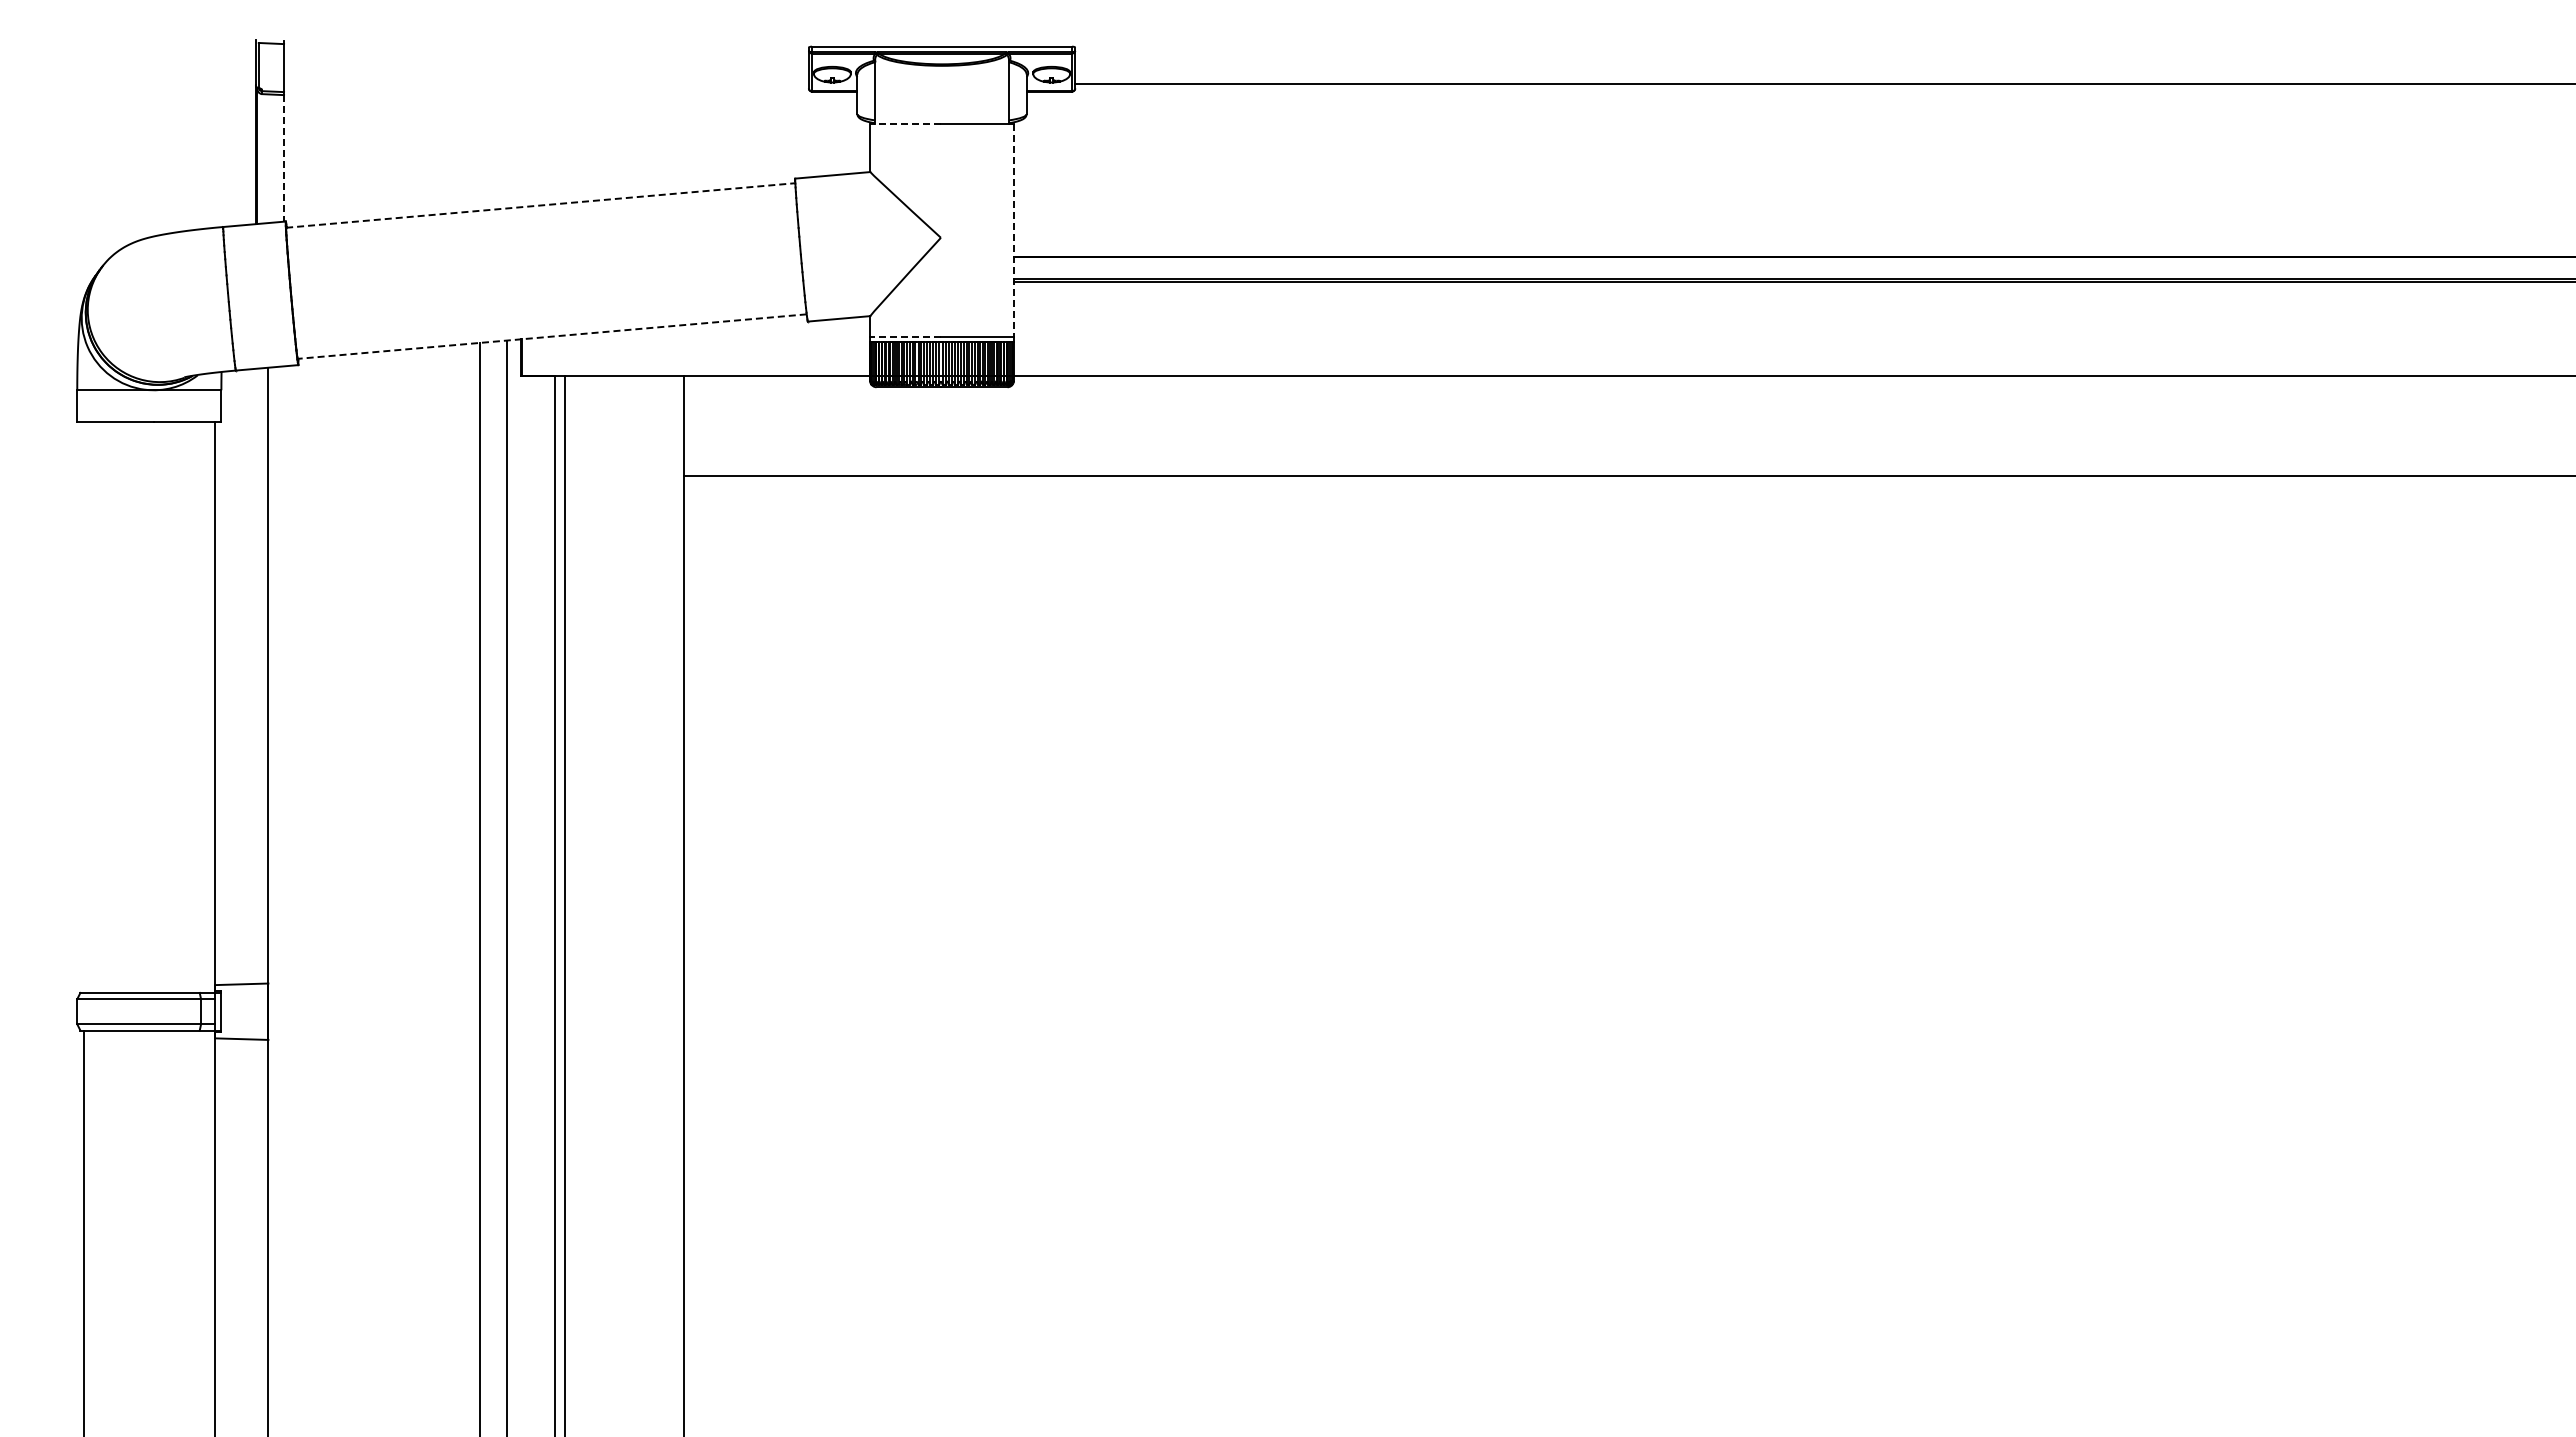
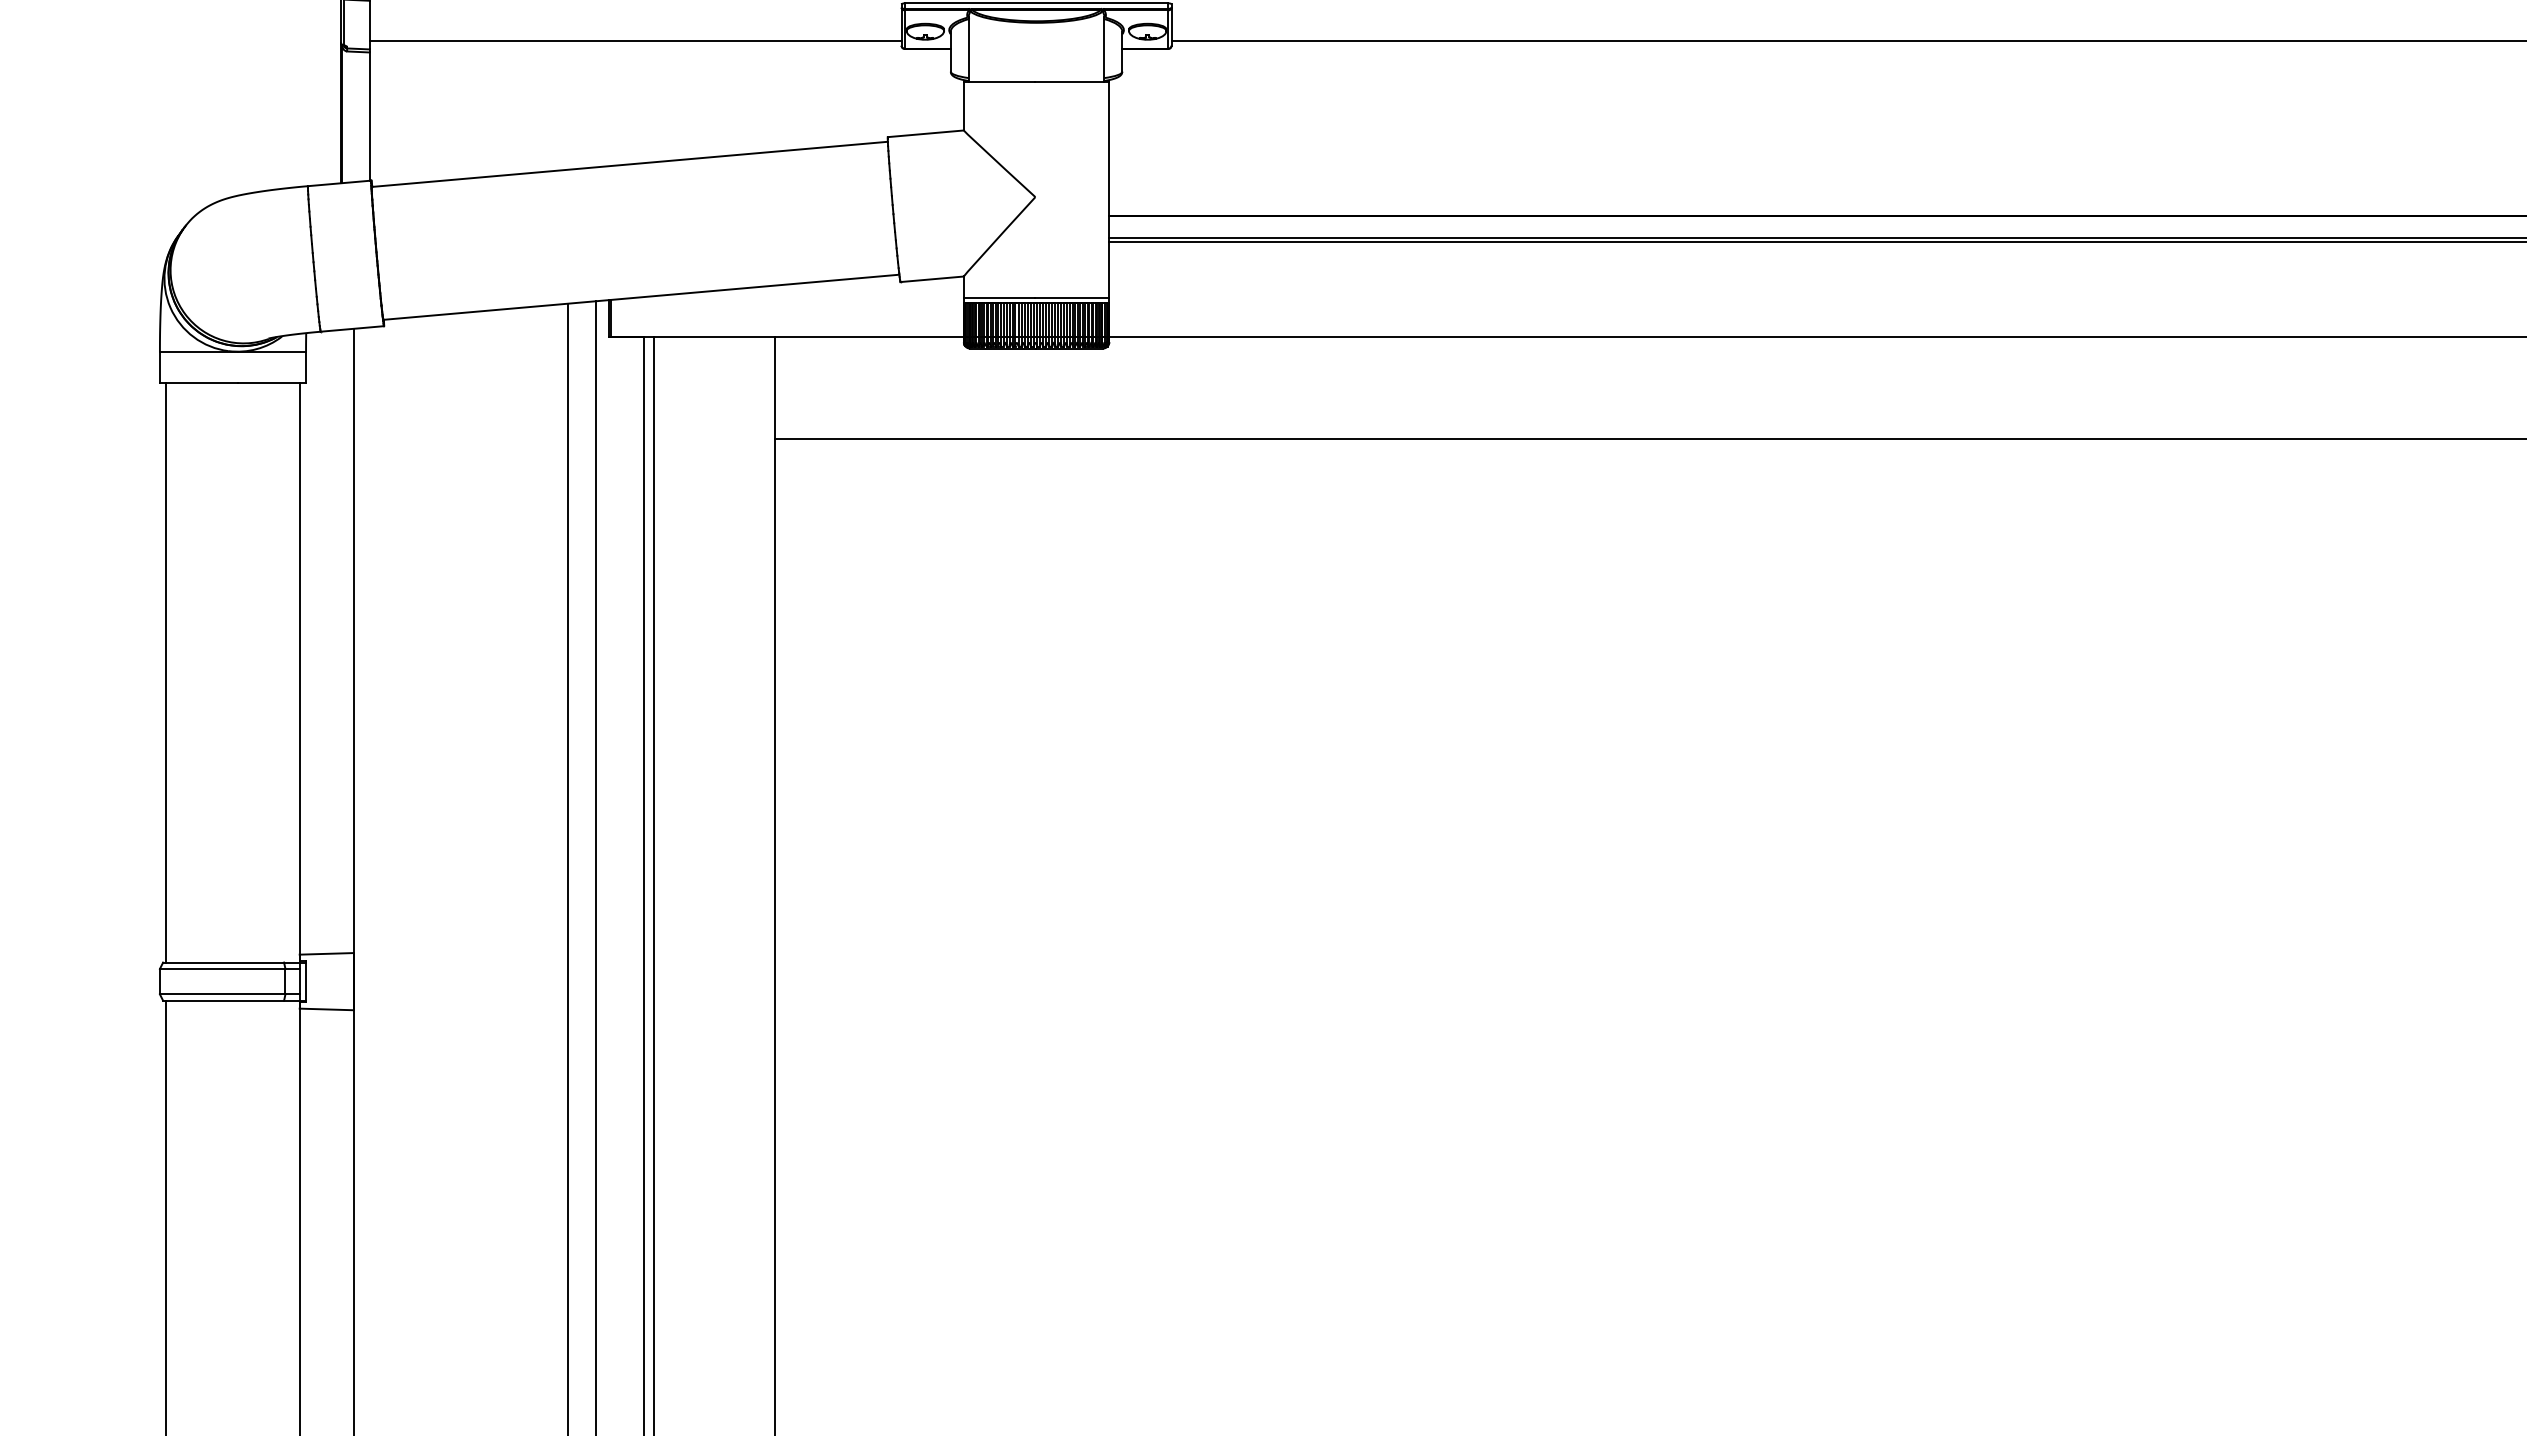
line: (546, 84) -> (635, 41), added
line: (905, 124) -> (999, 82), dashed -> solid
line: (284, 158) -> (370, 116), dashed -> solid
line: (540, 205) -> (629, 164), dashed -> solid
line: (1013, 230) -> (1108, 189), dashed -> solid
line: (552, 336) -> (641, 297), dashed -> solid
line: (905, 337) -> (999, 298), dashed -> solid
line: (83, 706) -> (166, 672), added

